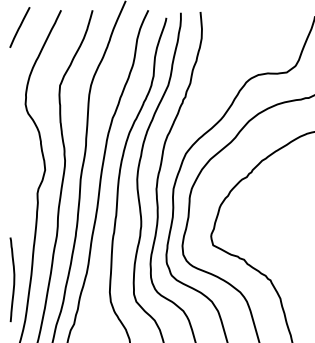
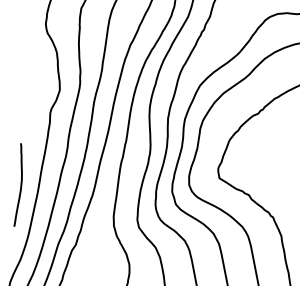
curve: (13, 279) -> (20, 184), moved

